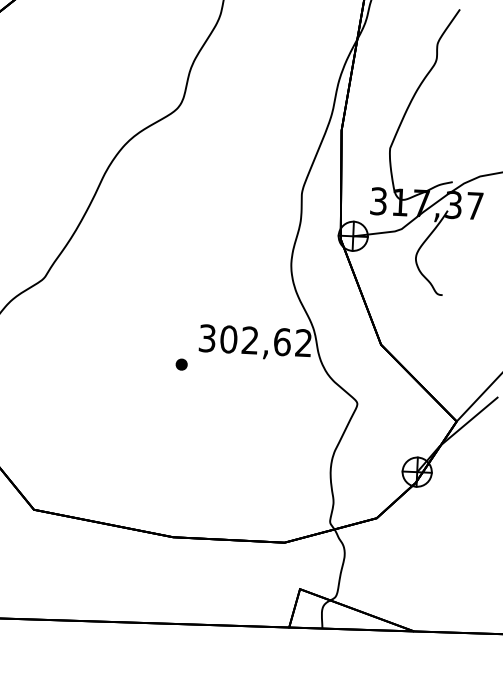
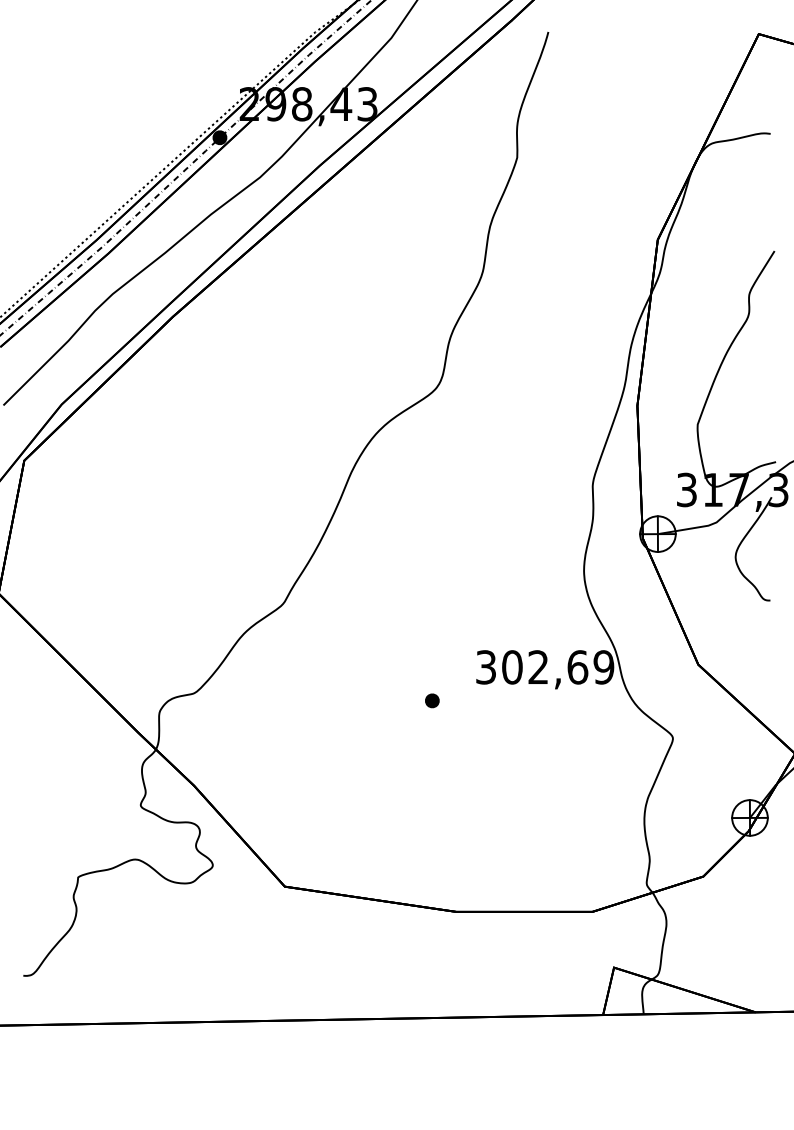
text: (303, 343) -> (603, 667), 302,62 -> 302,69
part: (181, 364) -> (432, 700), moved

